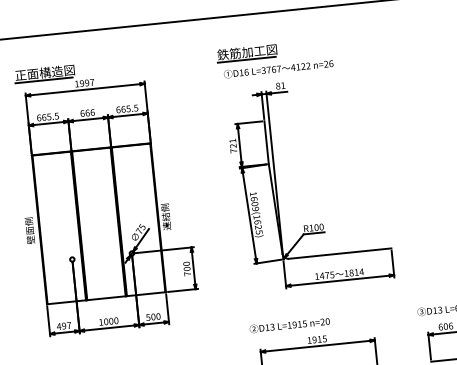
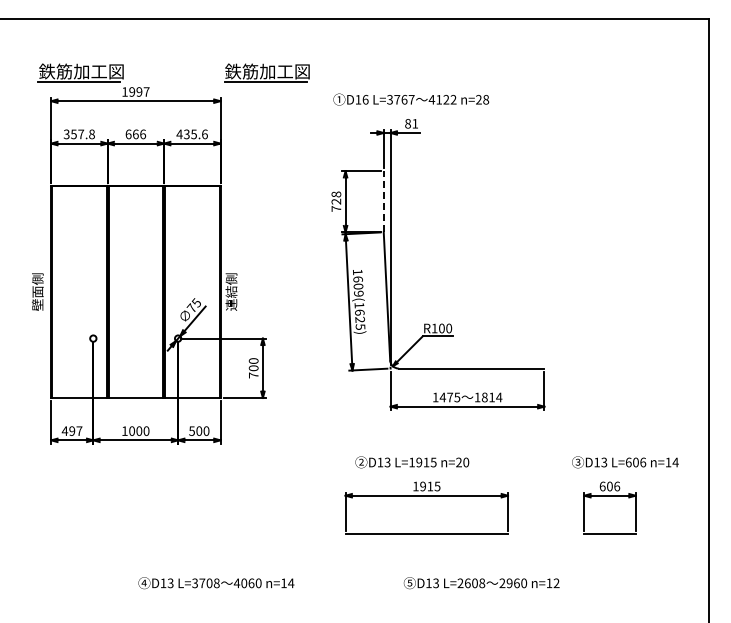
part: (246, 52) -> (266, 72), moved
text: (331, 63) -> (486, 99), n=26 -> n=28
text: (38, 73) -> (72, 71), 正面構造図 -> 鉄筋加工図
text: (126, 109) -> (191, 134), 665.5 -> 435.6
text: (47, 117) -> (78, 134), 665.5 -> 357.8
text: (232, 140) -> (336, 194), 721 -> 728
line: (266, 142) -> (383, 201), solid -> dashed
text: (289, 325) -> (412, 462), moved

